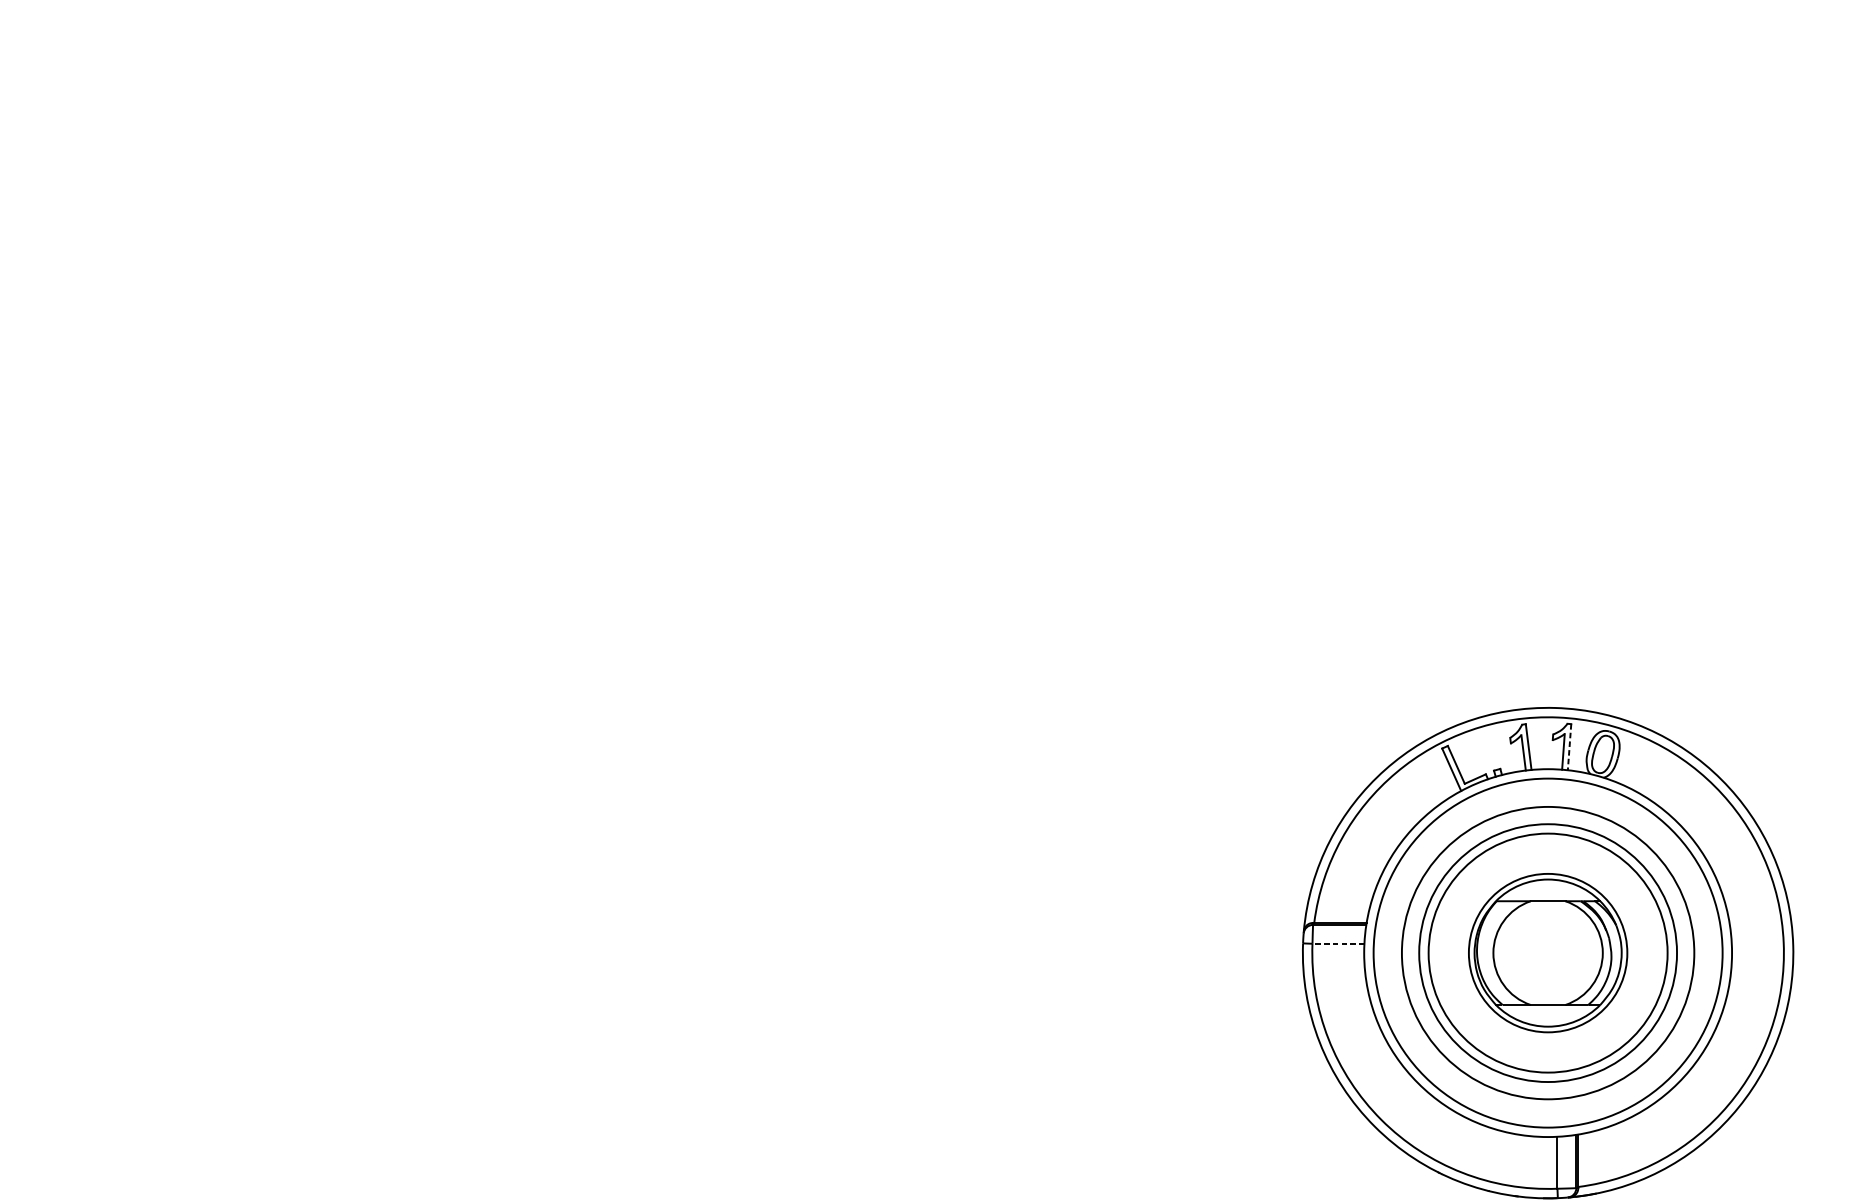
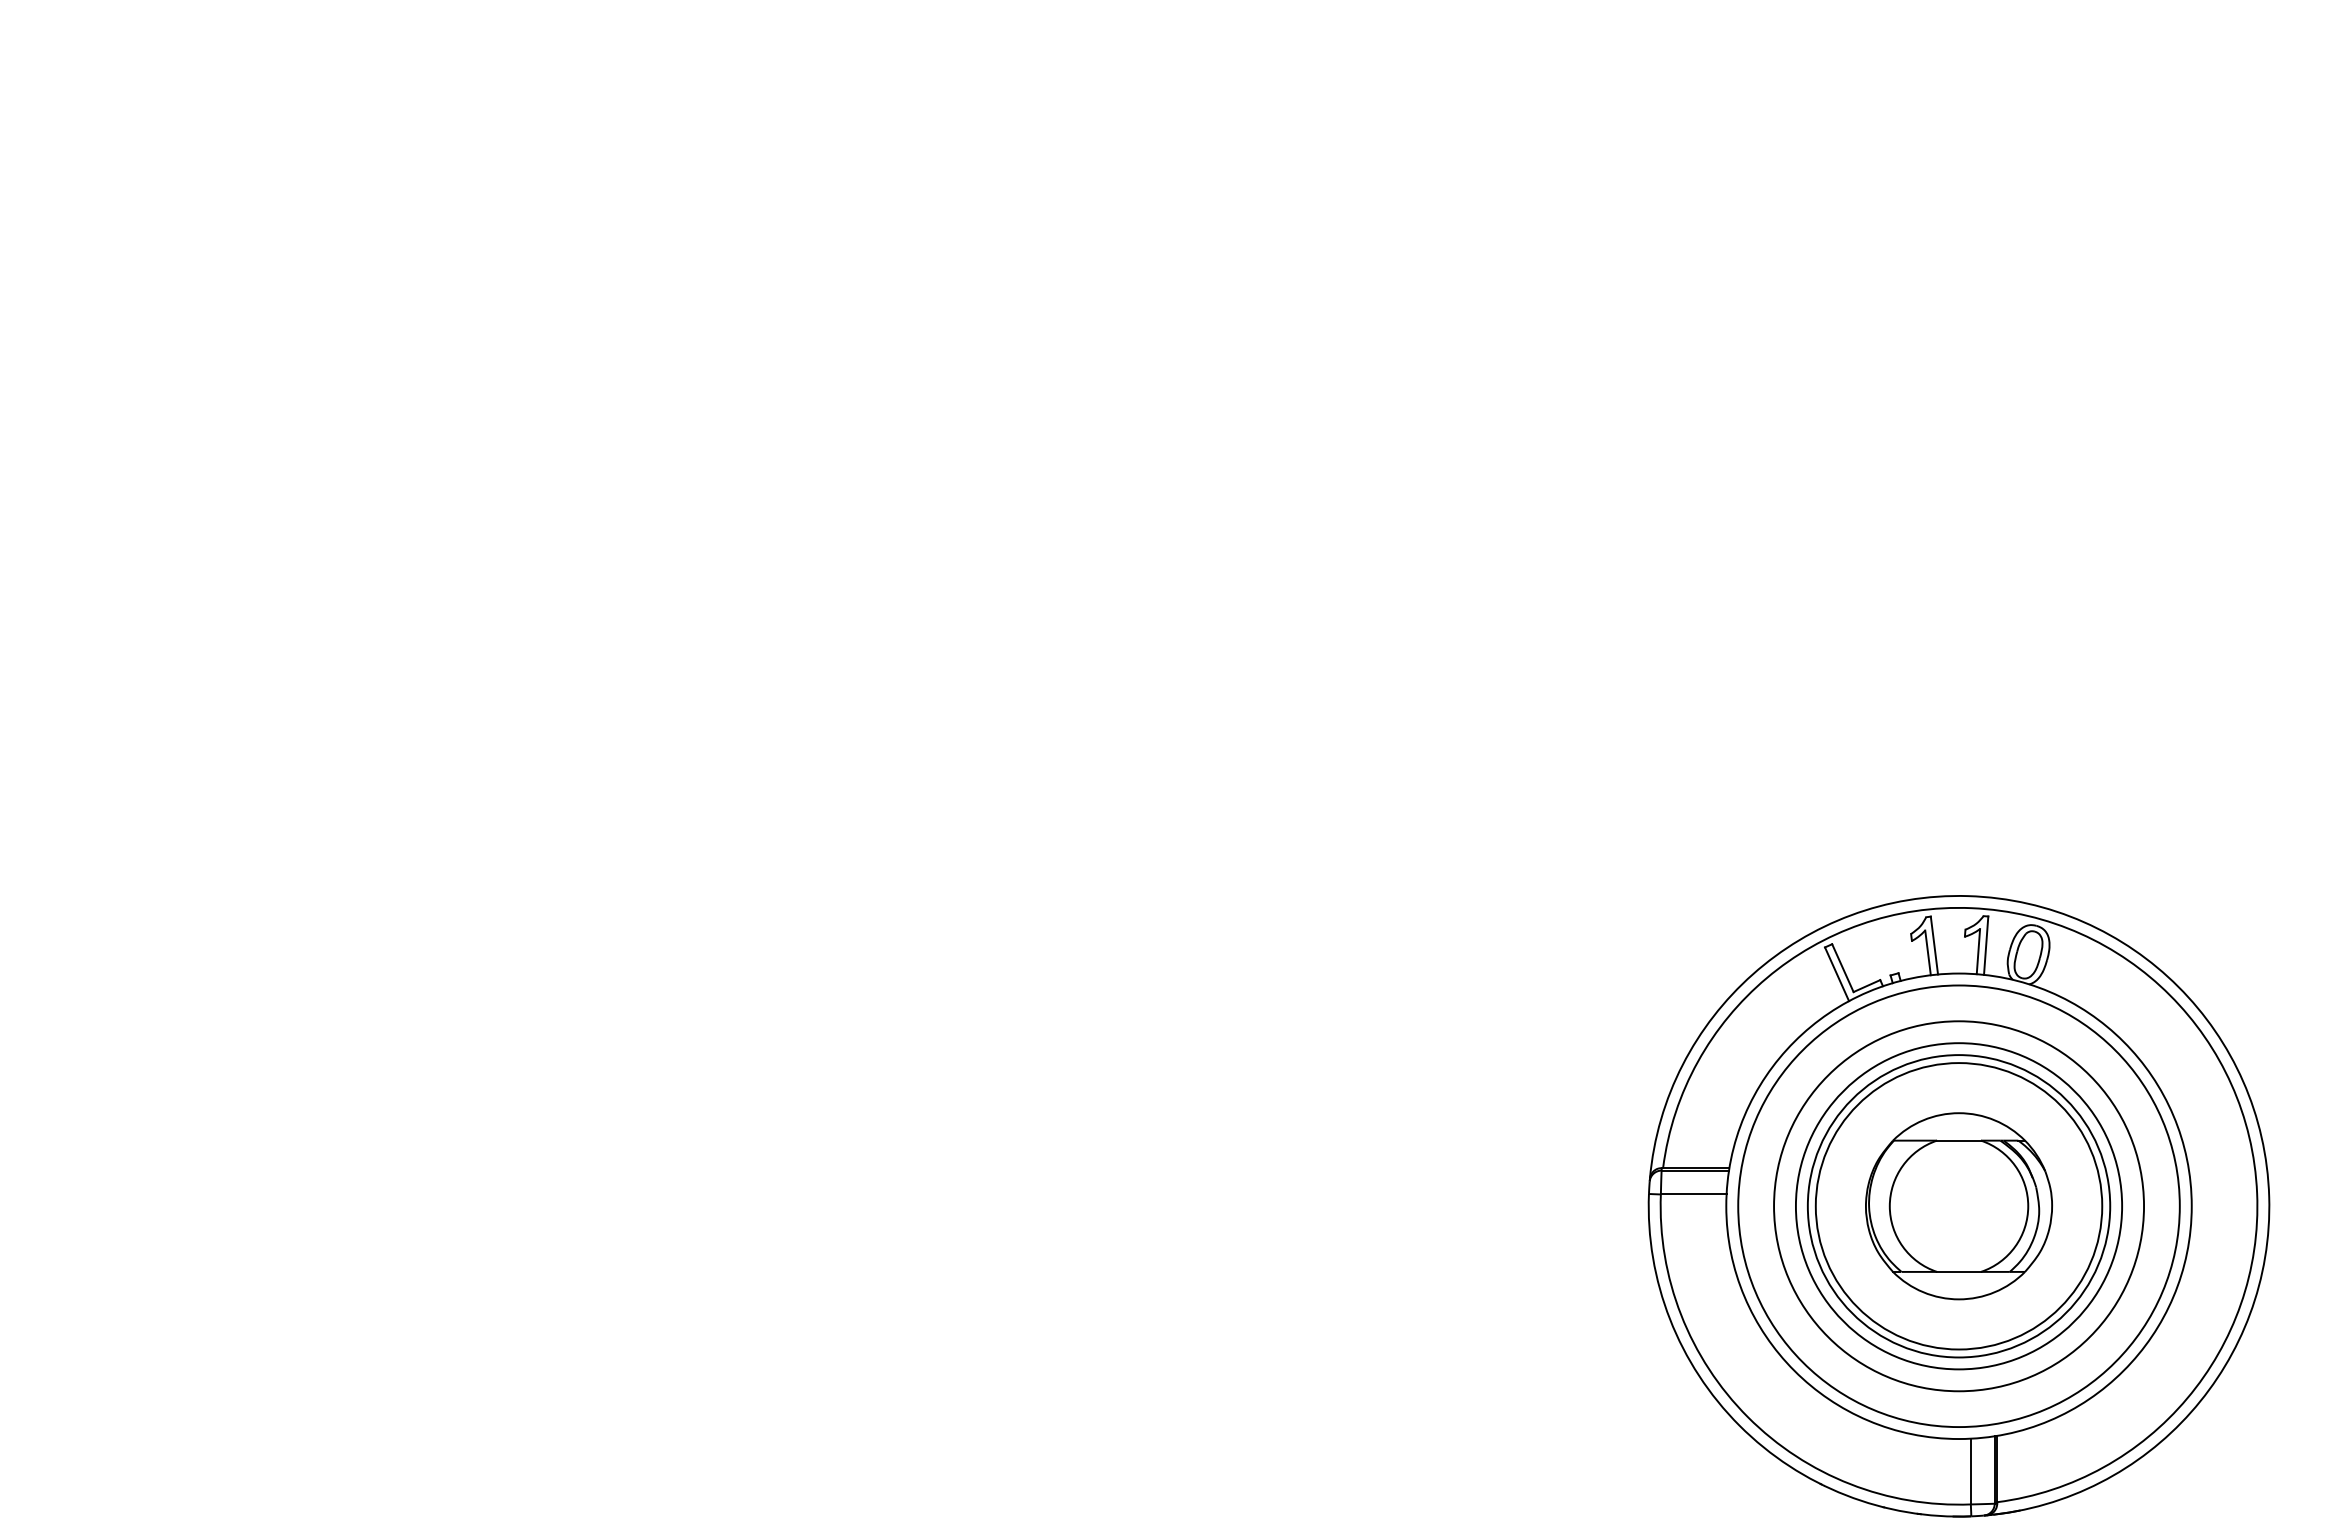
line: (1569, 747) -> (1986, 946), dashed -> solid
line: (1338, 943) -> (1693, 1194), dashed -> solid
circle: (1547, 953) -> (1958, 1206), size x1.43

